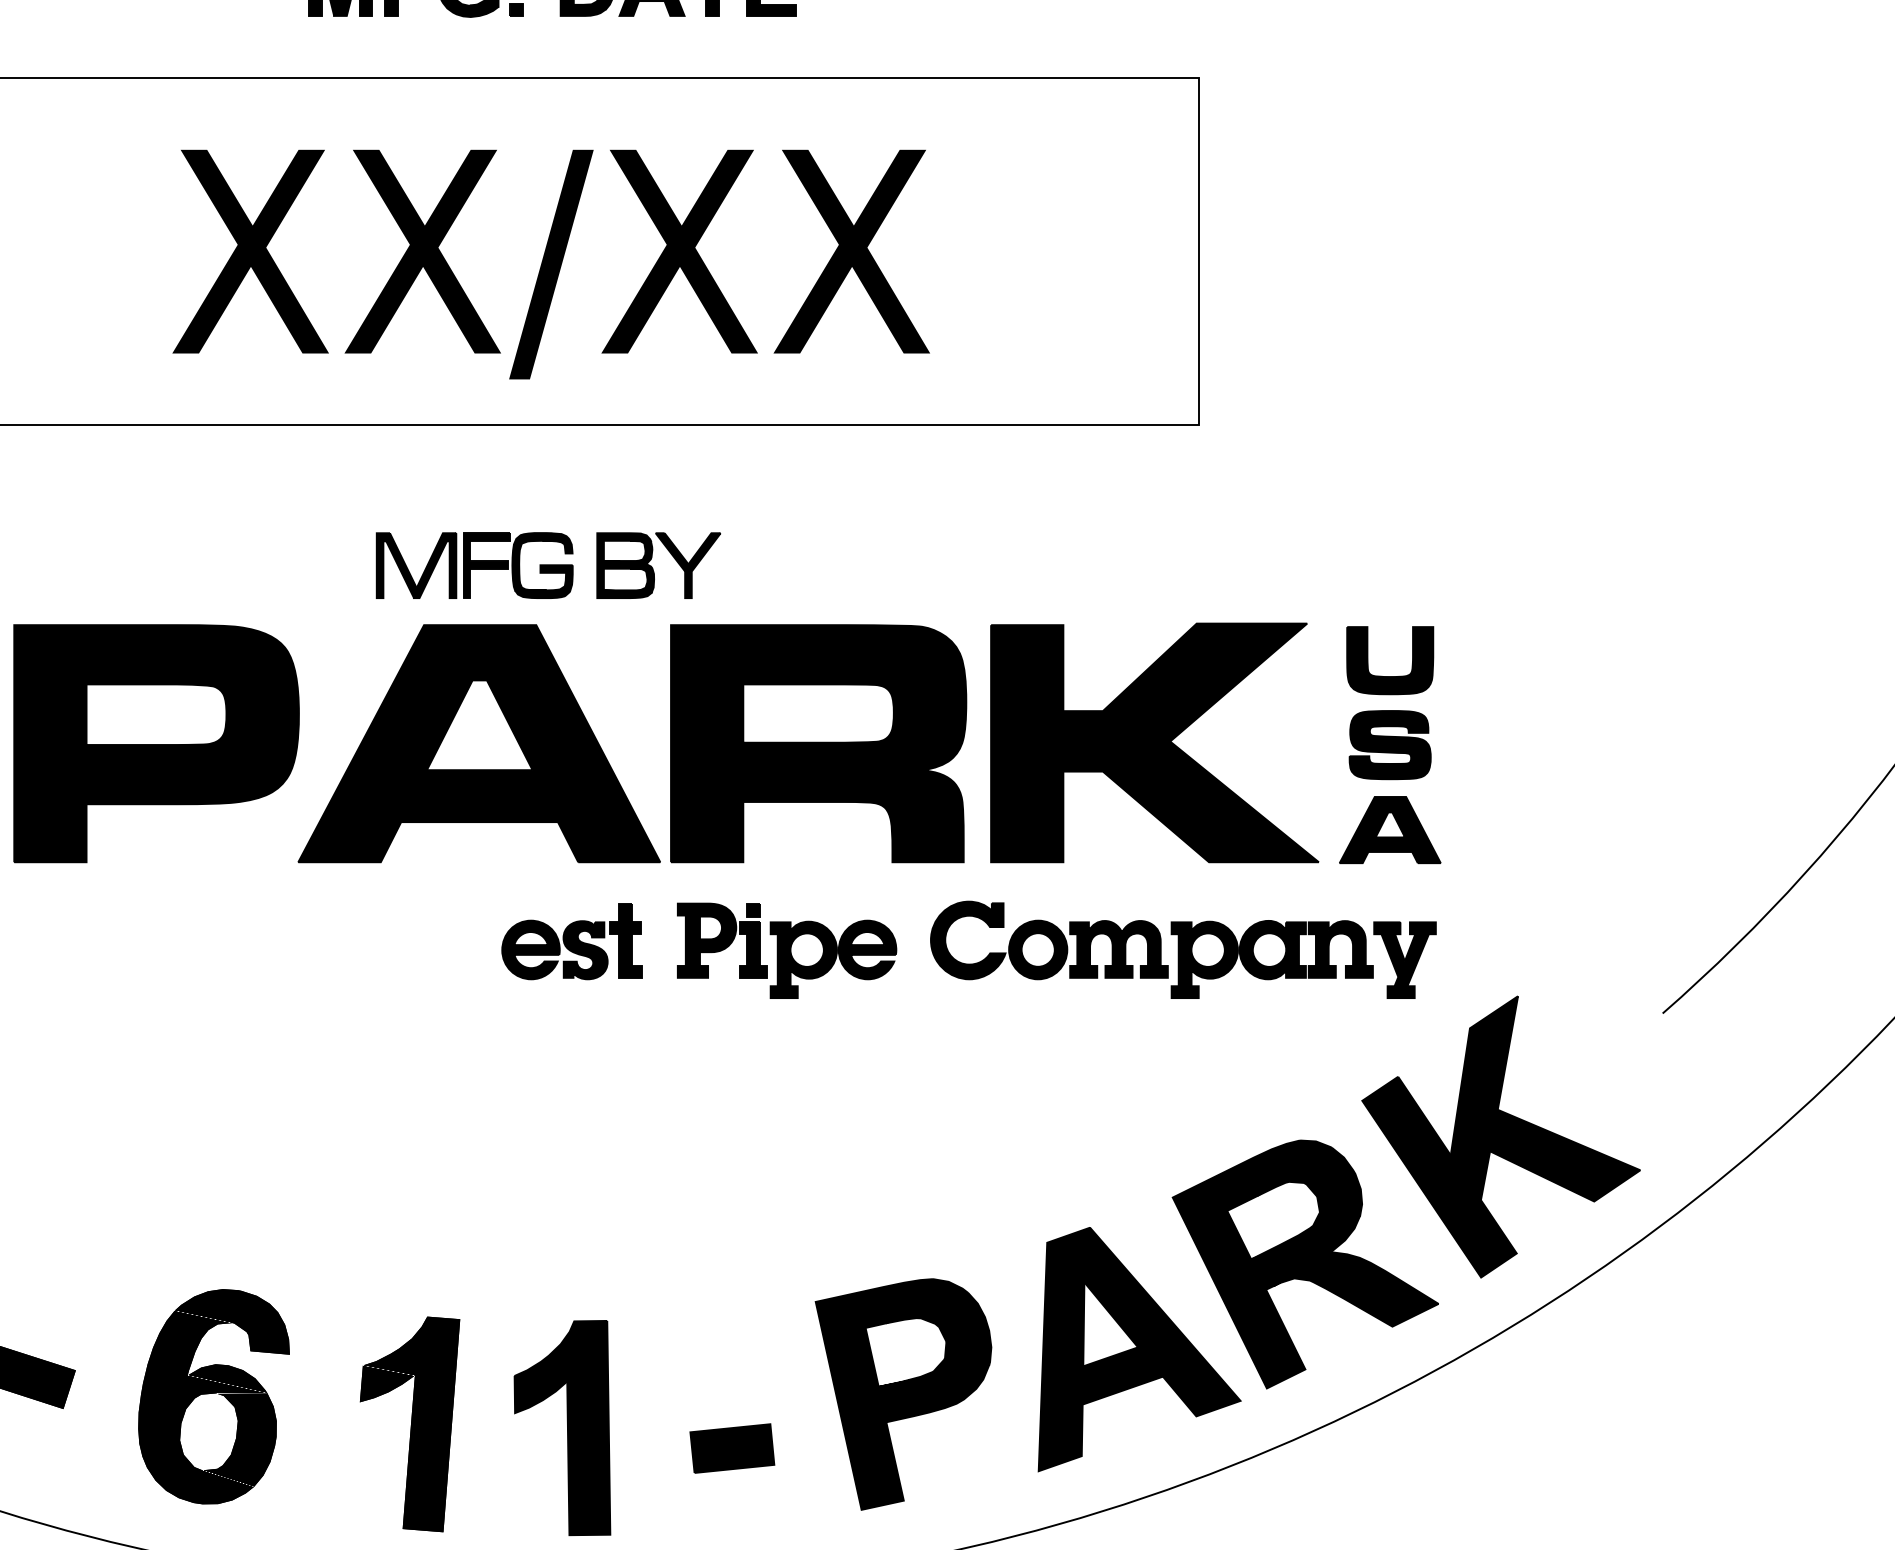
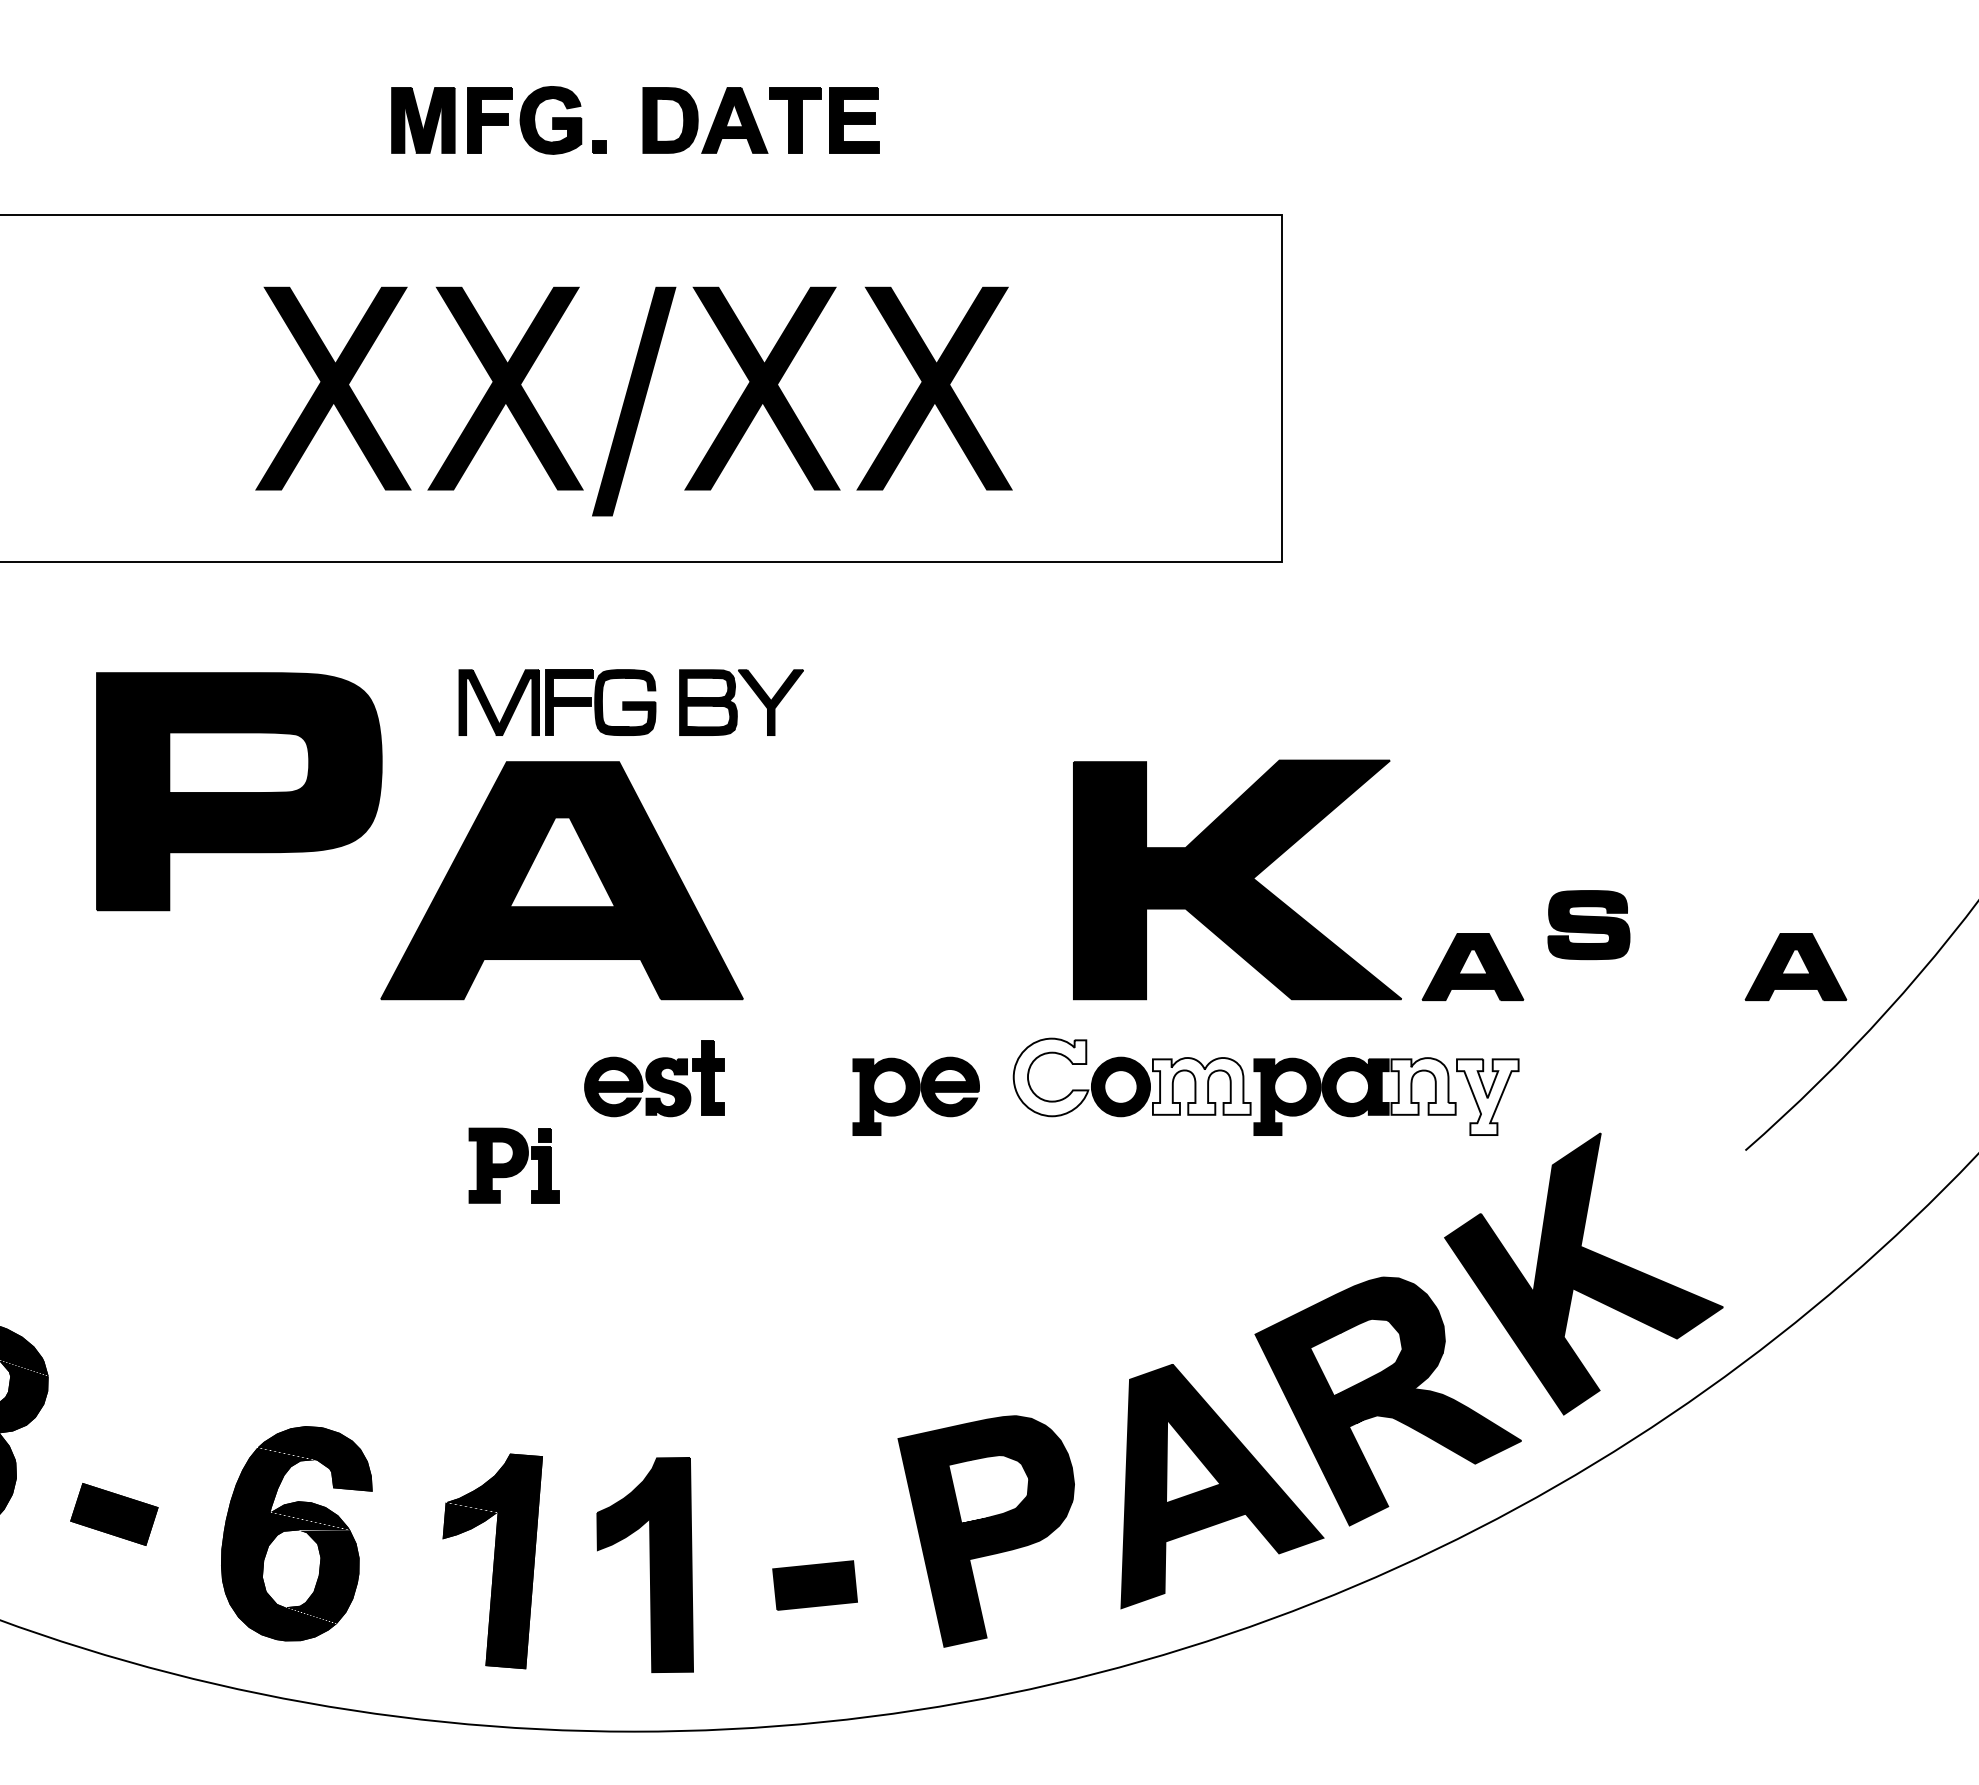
part: (1389, 676) -> (1472, 813), removed
part: (156, 743) -> (239, 791), moved
part: (817, 743) -> (900, 880), removed
part: (1389, 745) -> (1588, 925), moved
part: (1712, 830) -> (1795, 967), added
part: (721, 940) -> (513, 1165), moved
fill: (967, 940) -> (1050, 1077), removed
fill: (1118, 949) -> (1201, 1086), removed
fill: (1340, 949) -> (1423, 1086), removed
fill: (1404, 960) -> (1487, 1097), removed

